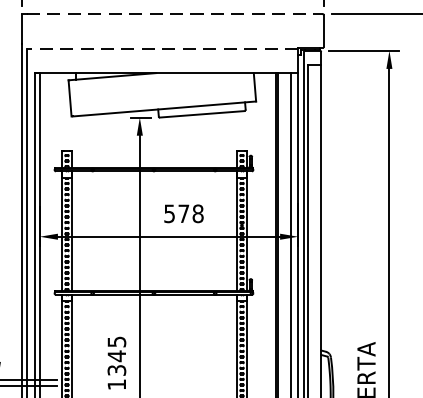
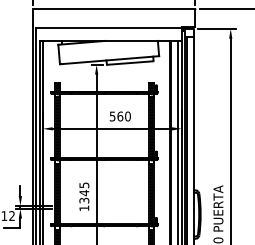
line: (174, 14) -> (115, 9), dashed -> solid
line: (161, 48) -> (108, 27), dashed -> solid
text: (189, 213) -> (123, 116), 578 -> 560

